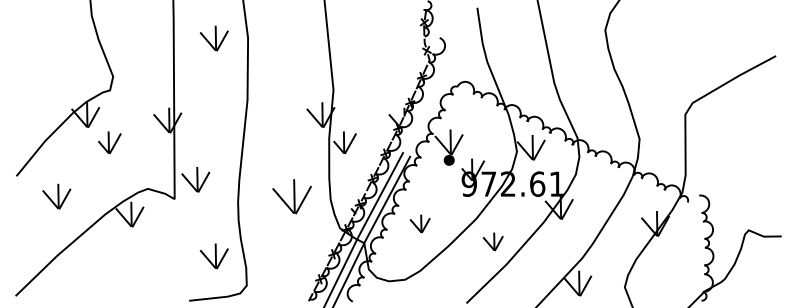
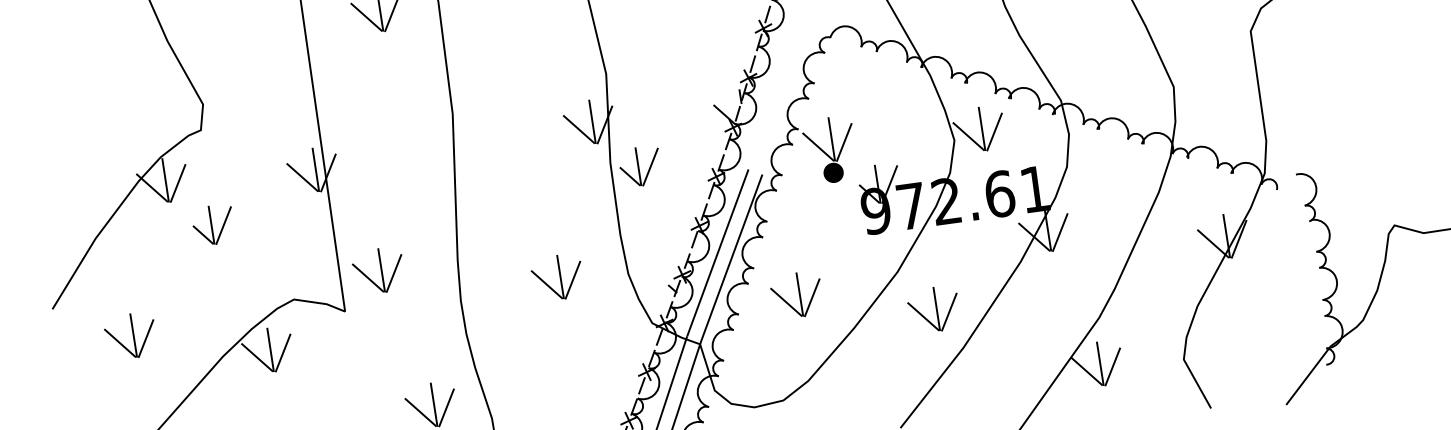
part: (291, 196) -> (556, 277), size x0.71
part: (419, 223) -> (795, 294), size x1.43
part: (492, 241) -> (932, 309), size x1.43

